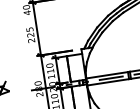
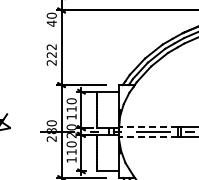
text: (29, 29) -> (51, 46), 225 -> 222
line: (106, 75) -> (148, 126), solid -> dashed
line: (108, 82) -> (148, 136), solid -> dashed

